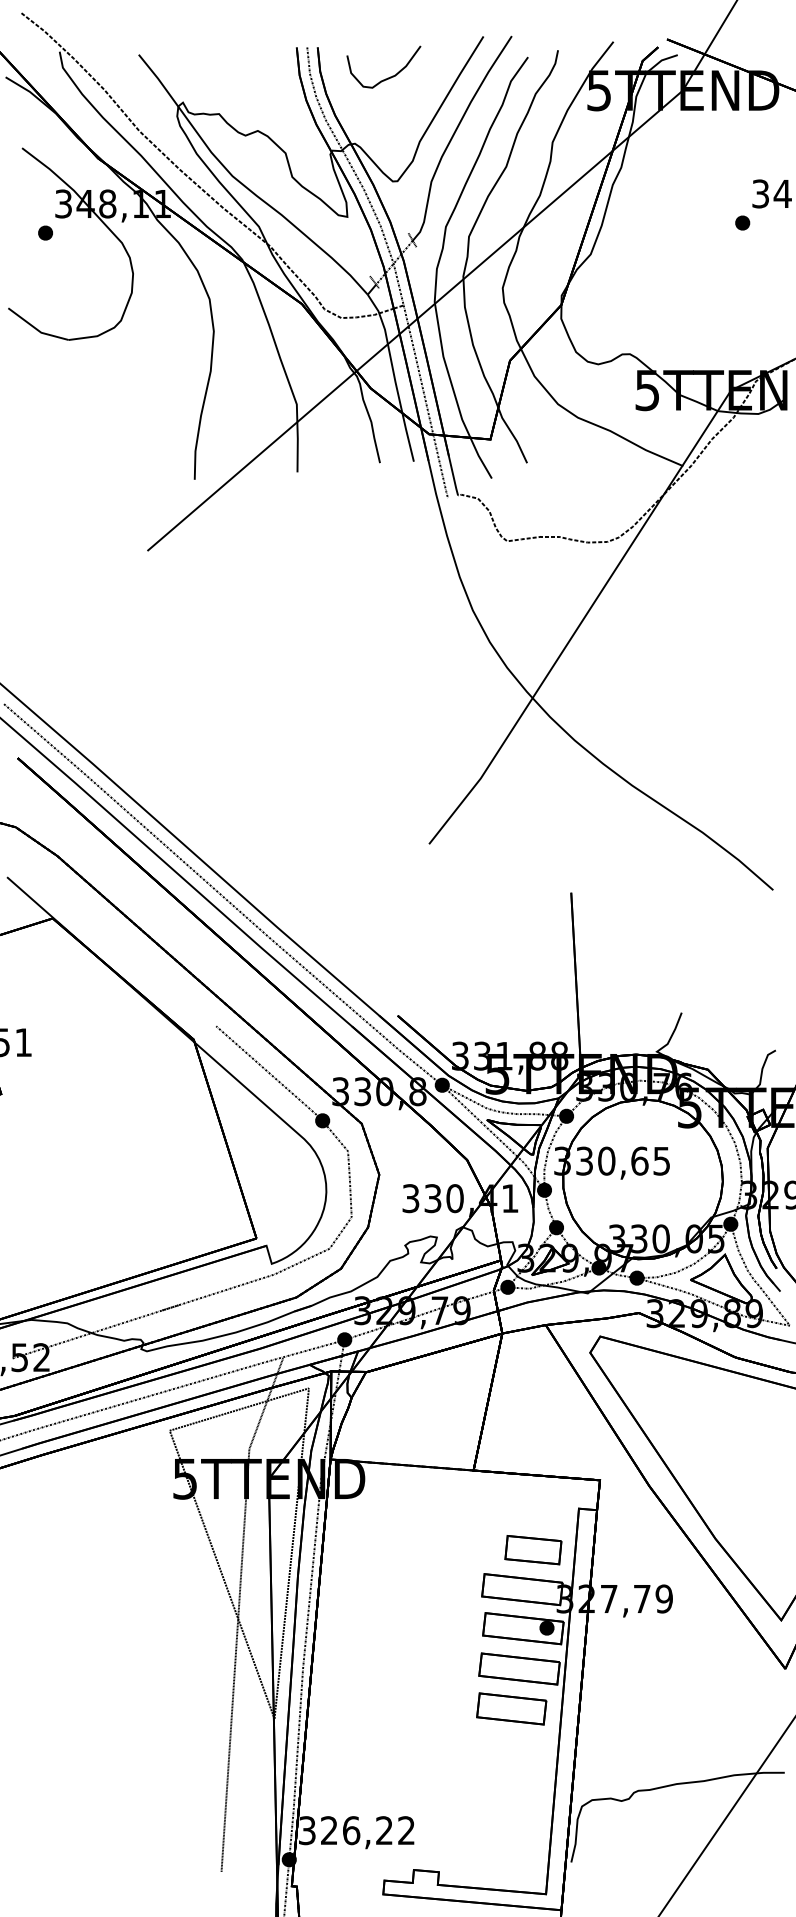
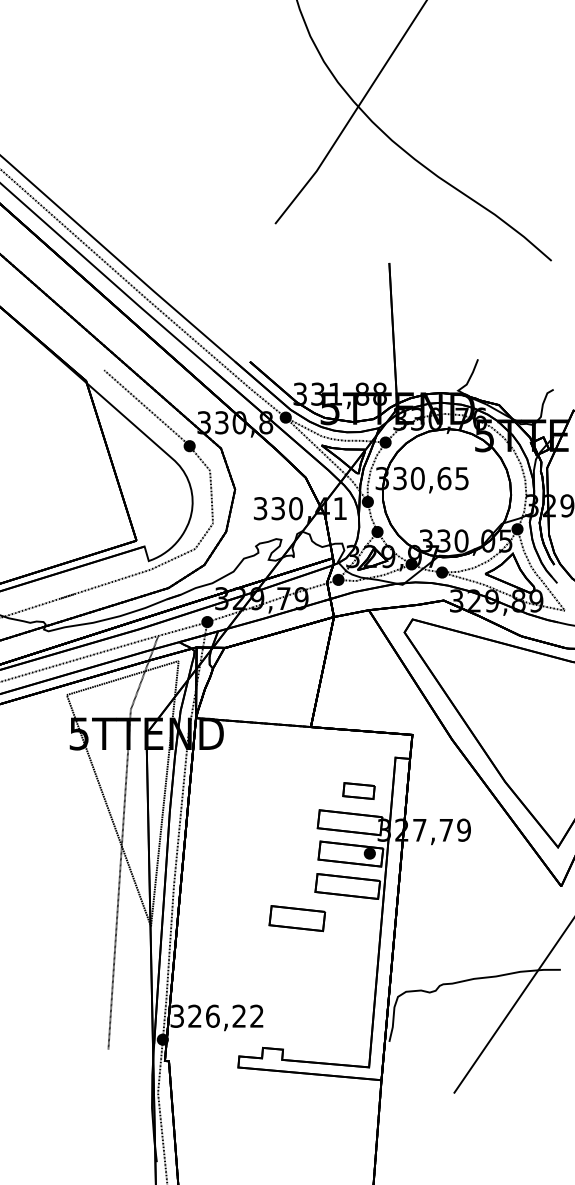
part: (533, 1550) -> (359, 791), size x0.7
part: (511, 1708) -> (297, 918), moved

